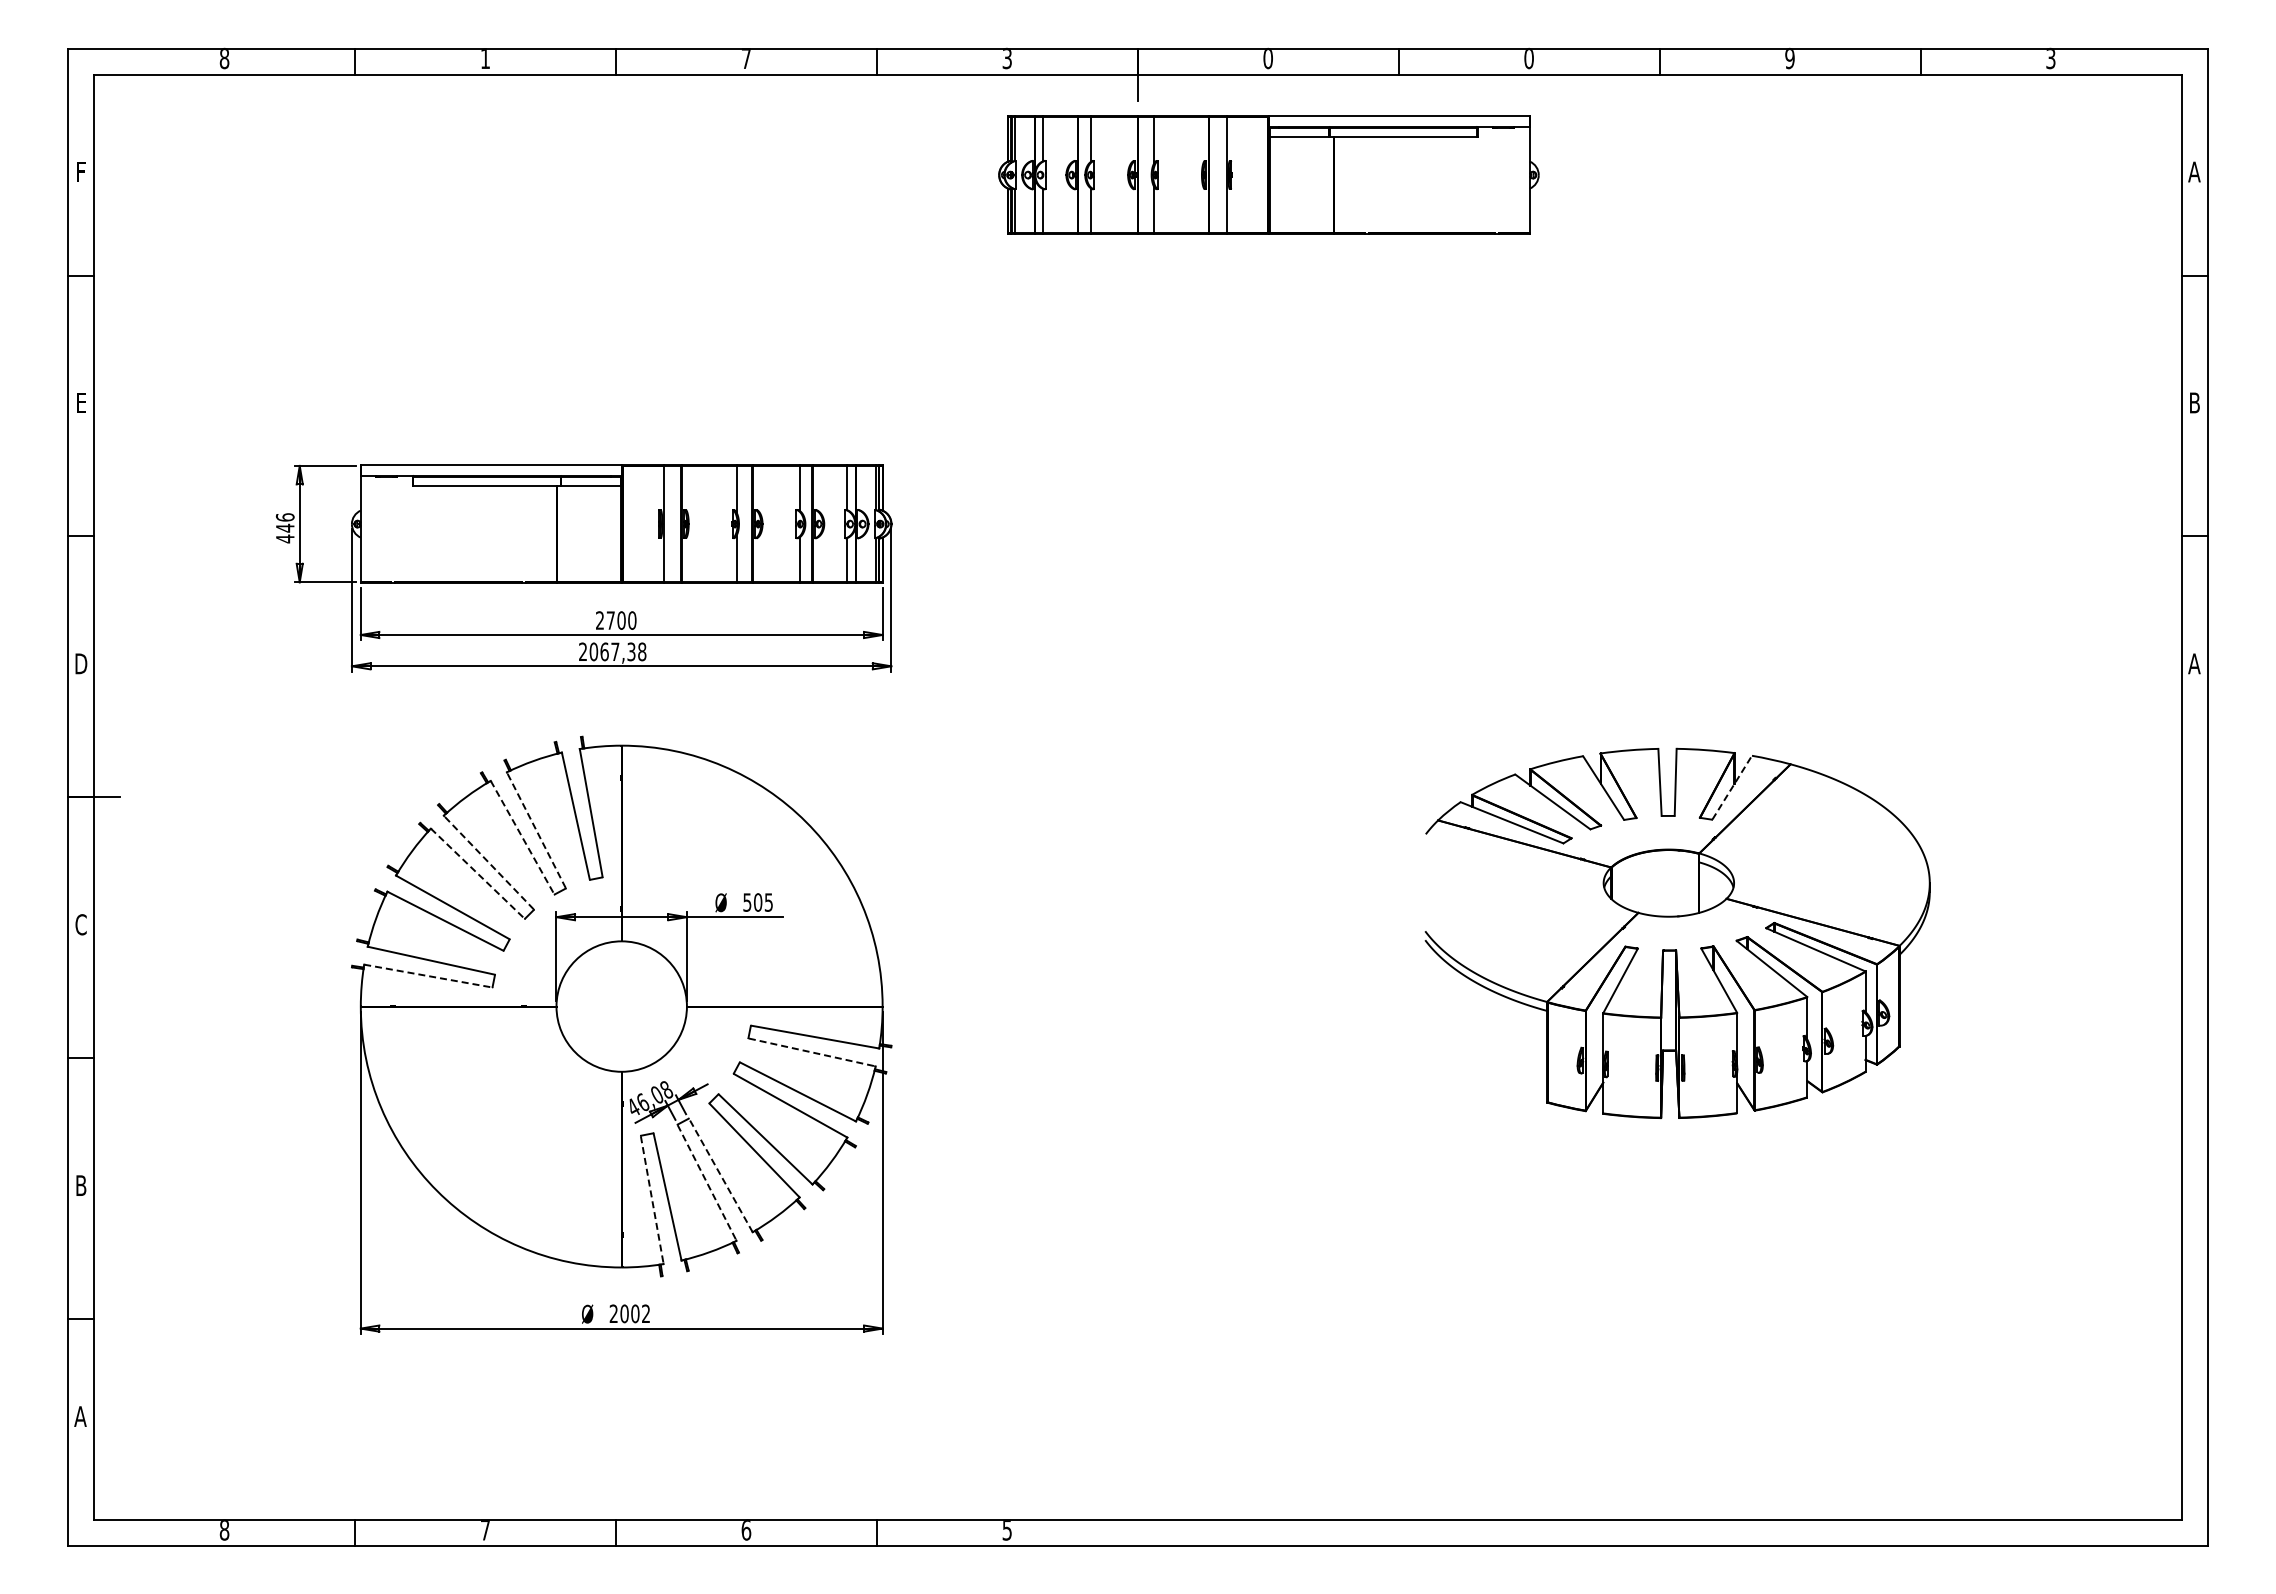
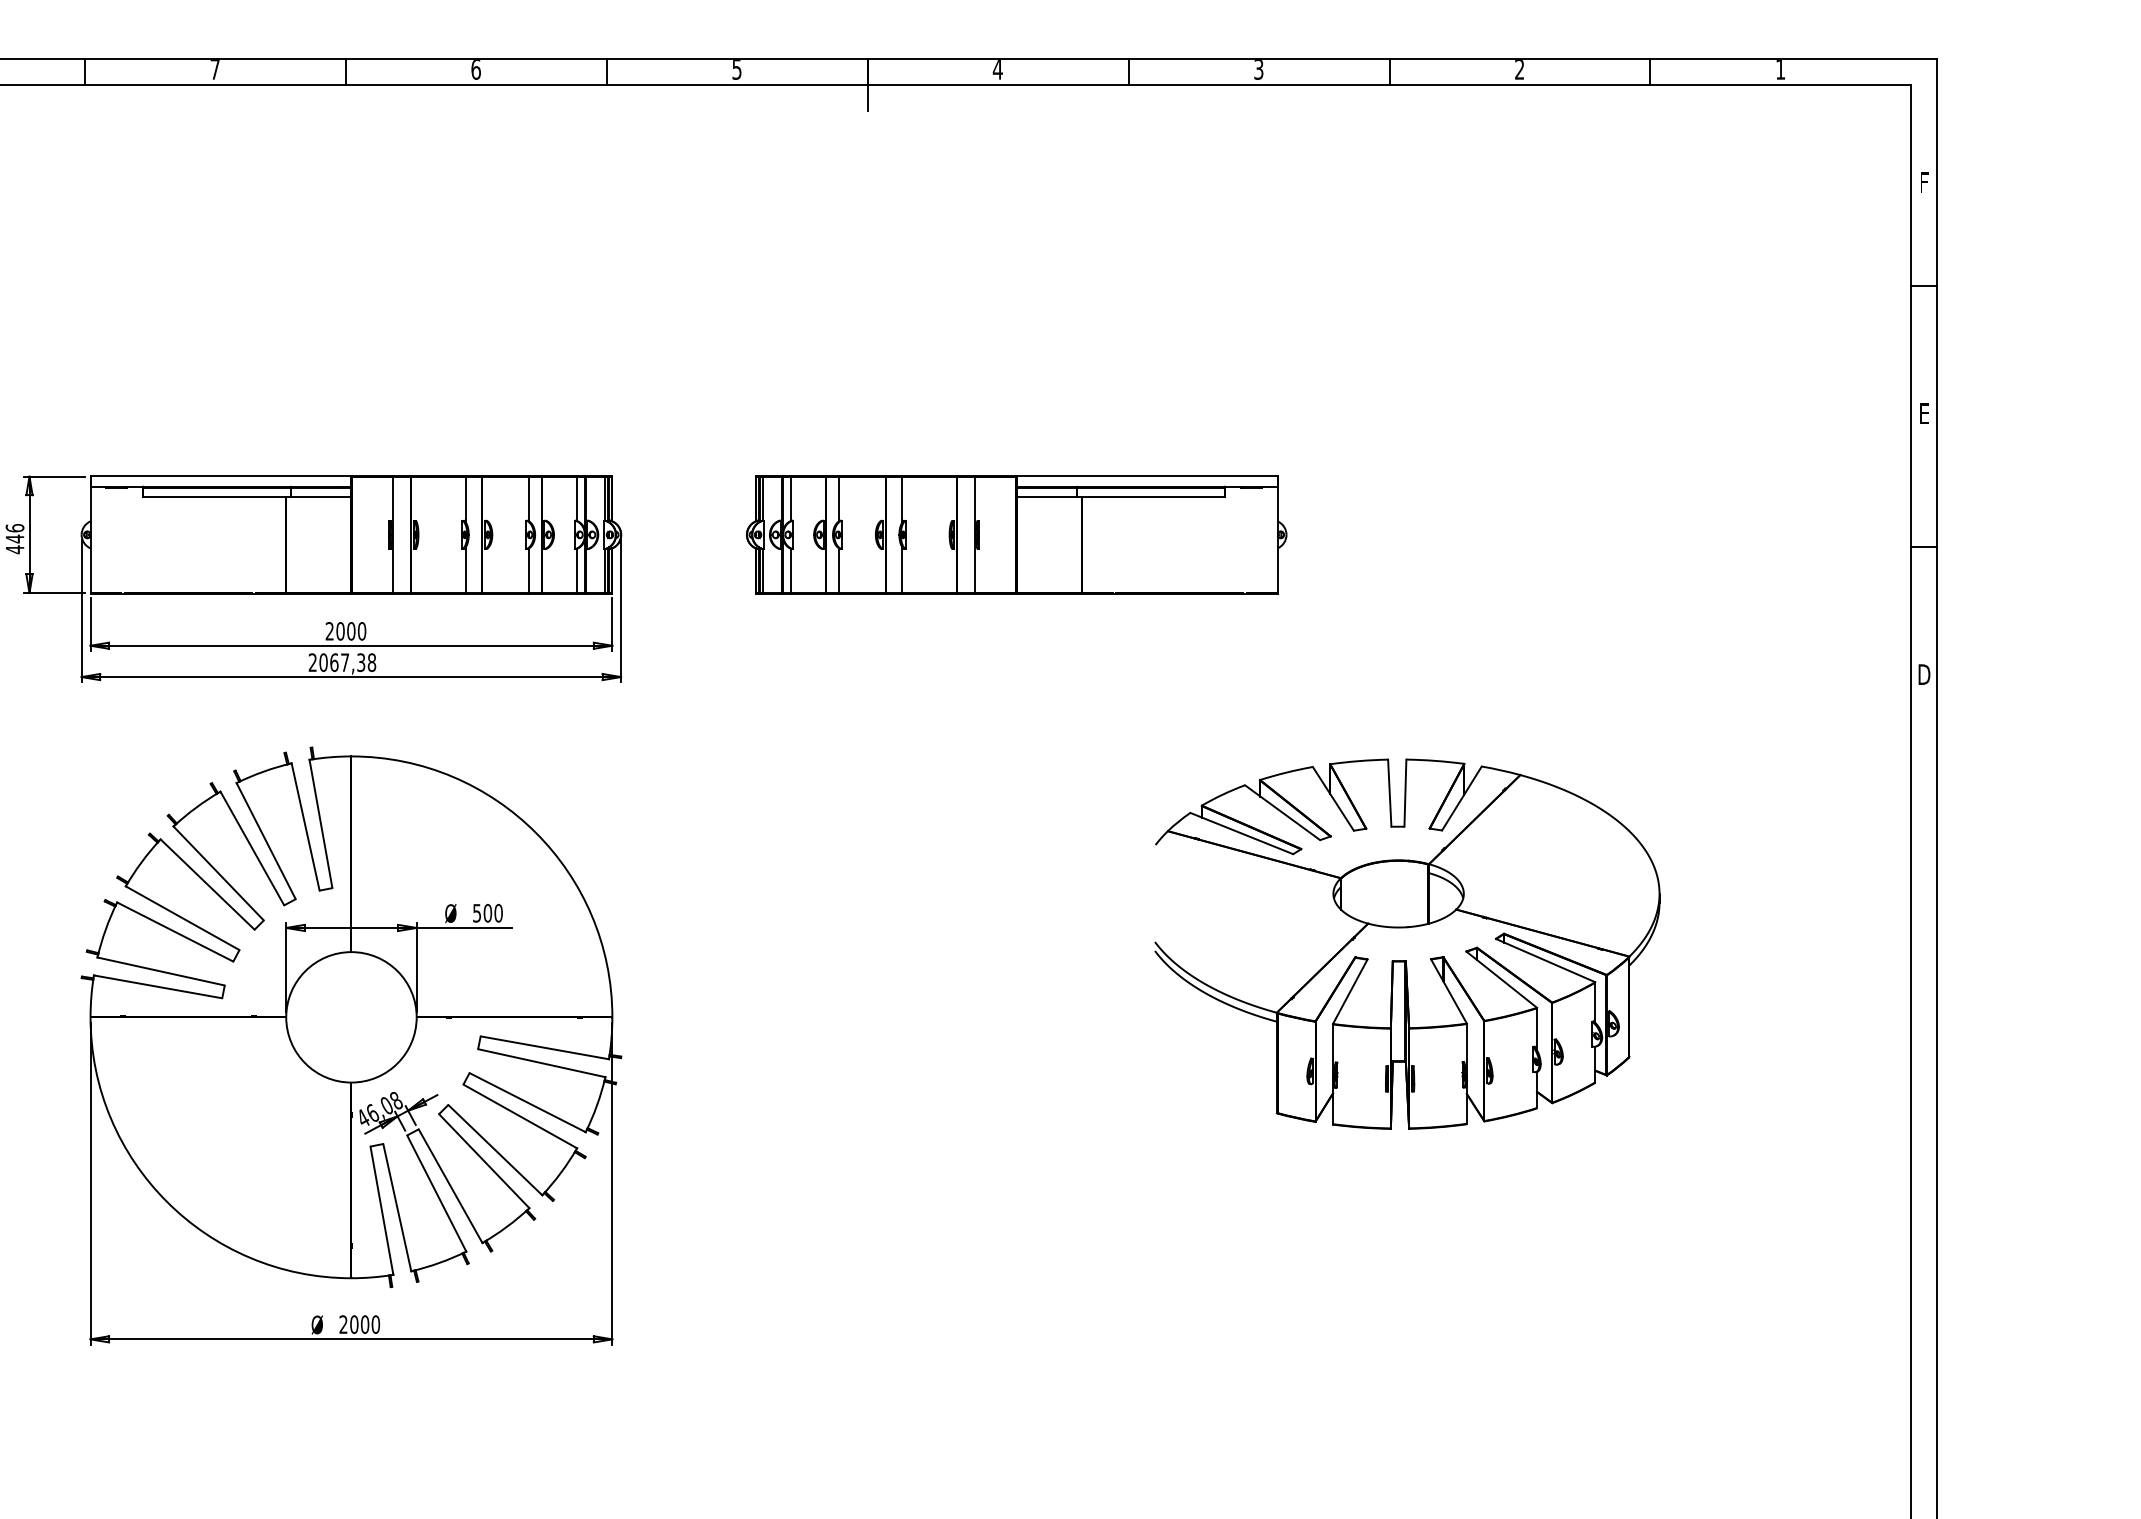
text: (1007, 57) -> (737, 68), 3 -> 5
text: (746, 58) -> (476, 69), 7 -> 6
text: (1268, 58) -> (998, 69), 0 -> 4
text: (2050, 58) -> (1780, 69), 3 -> 1
text: (485, 59) -> (215, 70), 1 -> 7
text: (1528, 59) -> (1258, 70), 0 -> 3
text: (1789, 59) -> (1519, 70), 9 -> 2
text: (2194, 171) -> (1924, 182), A -> F
part: (1268, 174) -> (1016, 534), moved
text: (2194, 402) -> (1924, 413), B -> E
text: (610, 620) -> (340, 631), 2700 -> 2000
text: (2194, 663) -> (1924, 674), A -> D
line: (1732, 787) -> (1462, 798), dashed -> solid
line: (536, 830) -> (266, 841), dashed -> solid
line: (522, 837) -> (252, 848), dashed -> solid
line: (488, 862) -> (218, 873), dashed -> solid
line: (477, 873) -> (207, 884), dashed -> solid
text: (768, 902) -> (498, 913), 505 -> 500
line: (428, 976) -> (158, 987), dashed -> solid
line: (812, 1052) -> (542, 1063), dashed -> solid
line: (720, 1175) -> (450, 1186), dashed -> solid
line: (707, 1183) -> (437, 1194), dashed -> solid
line: (652, 1200) -> (382, 1211), dashed -> solid
text: (646, 1313) -> (376, 1324), 2002 -> 2000

